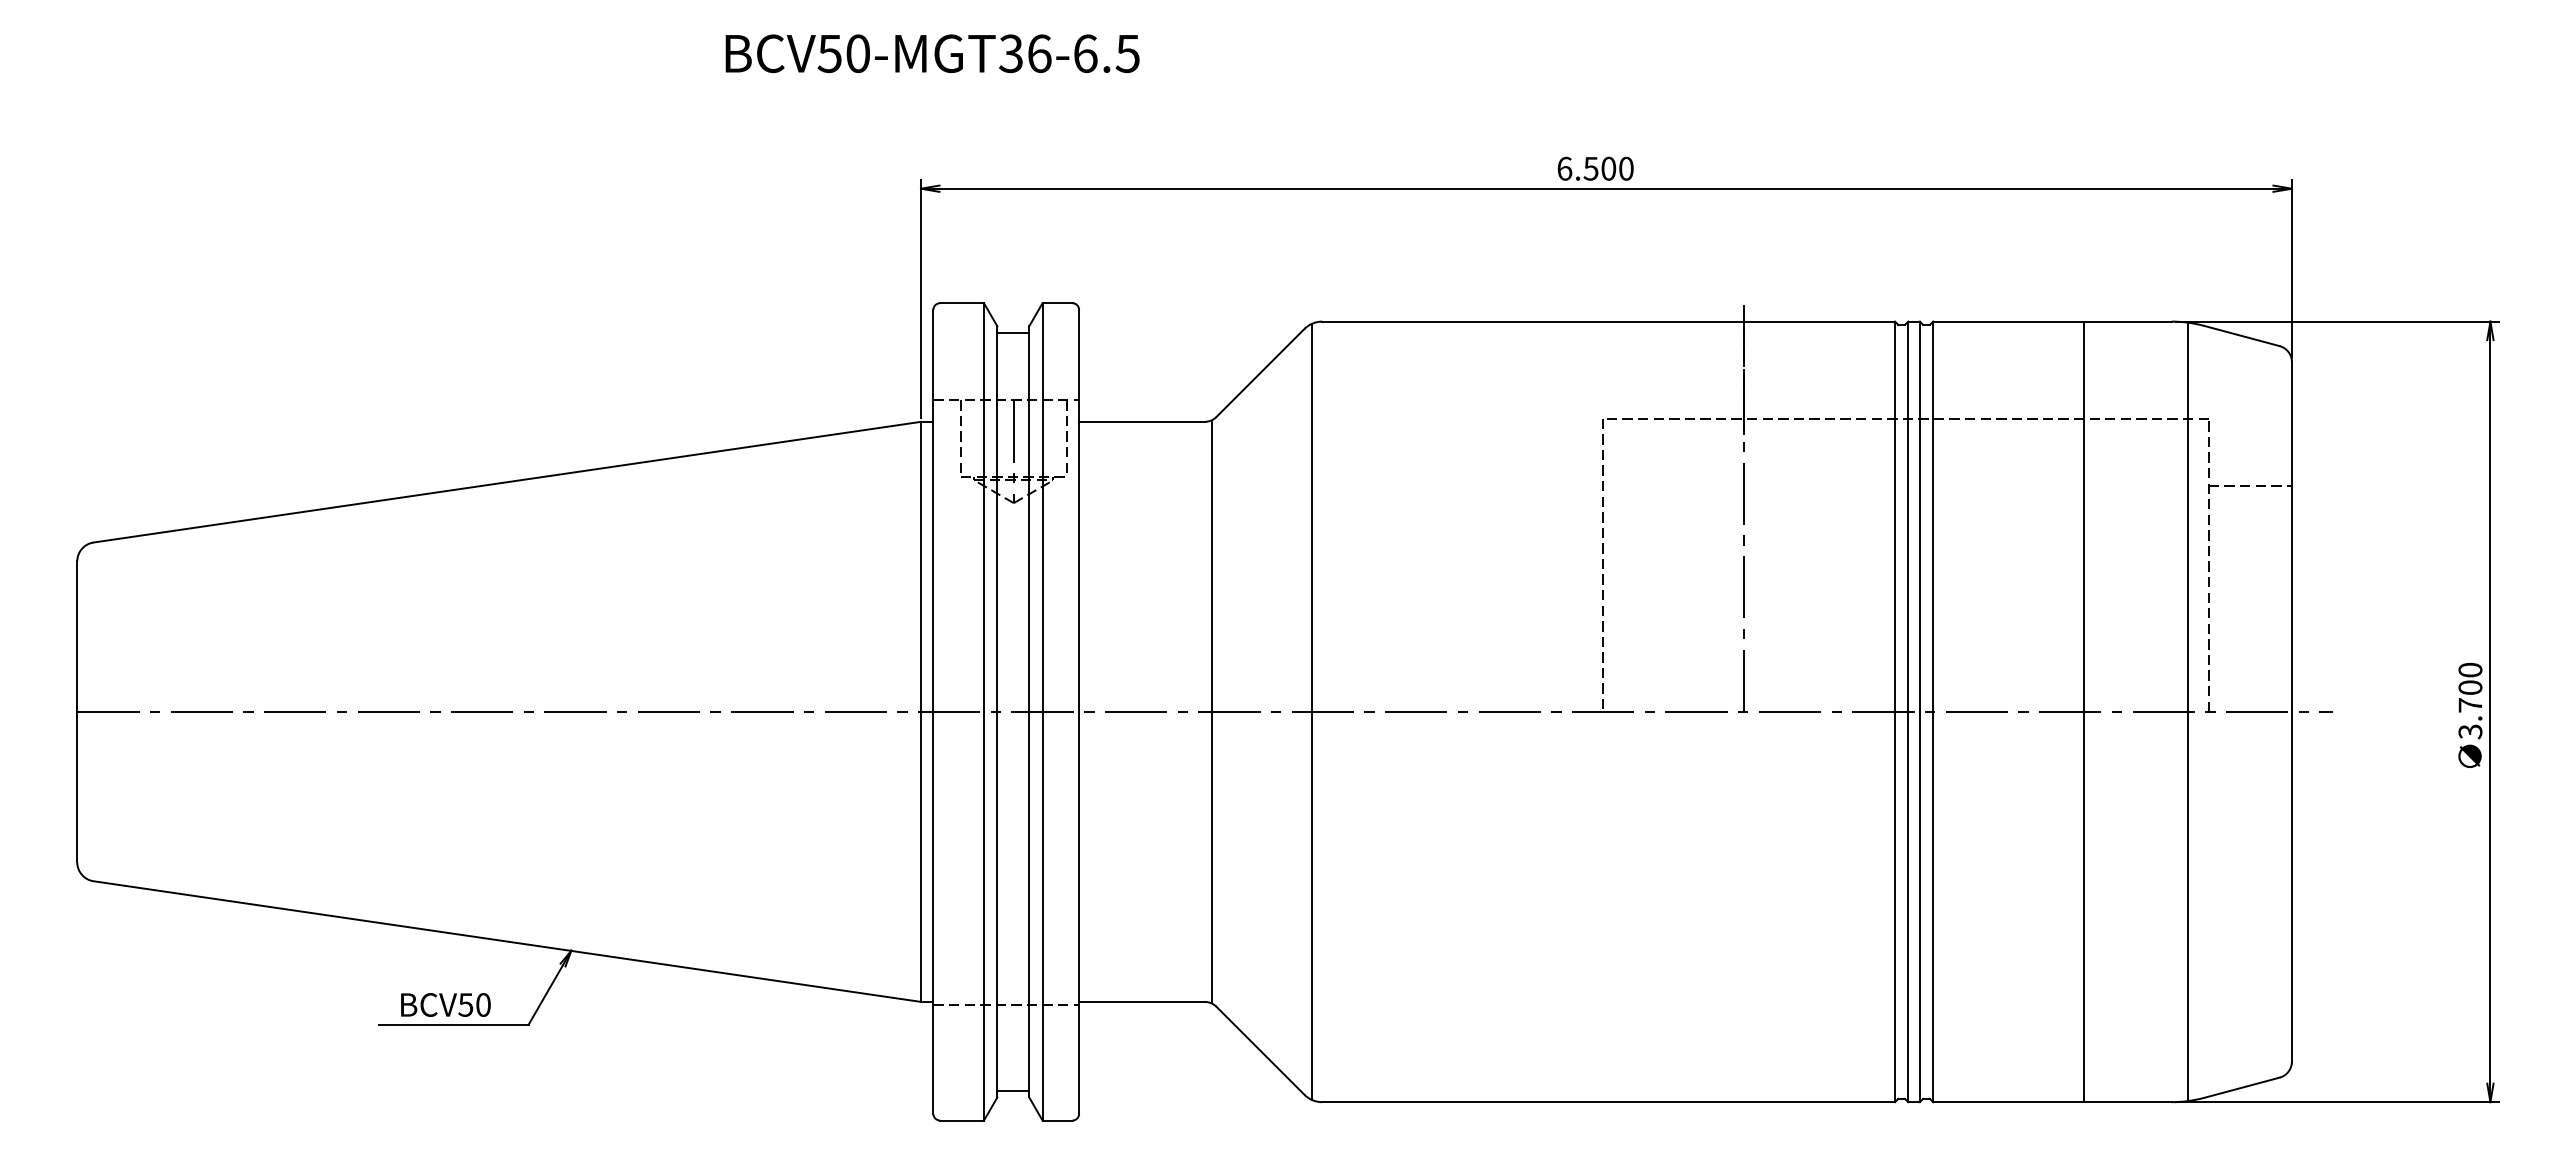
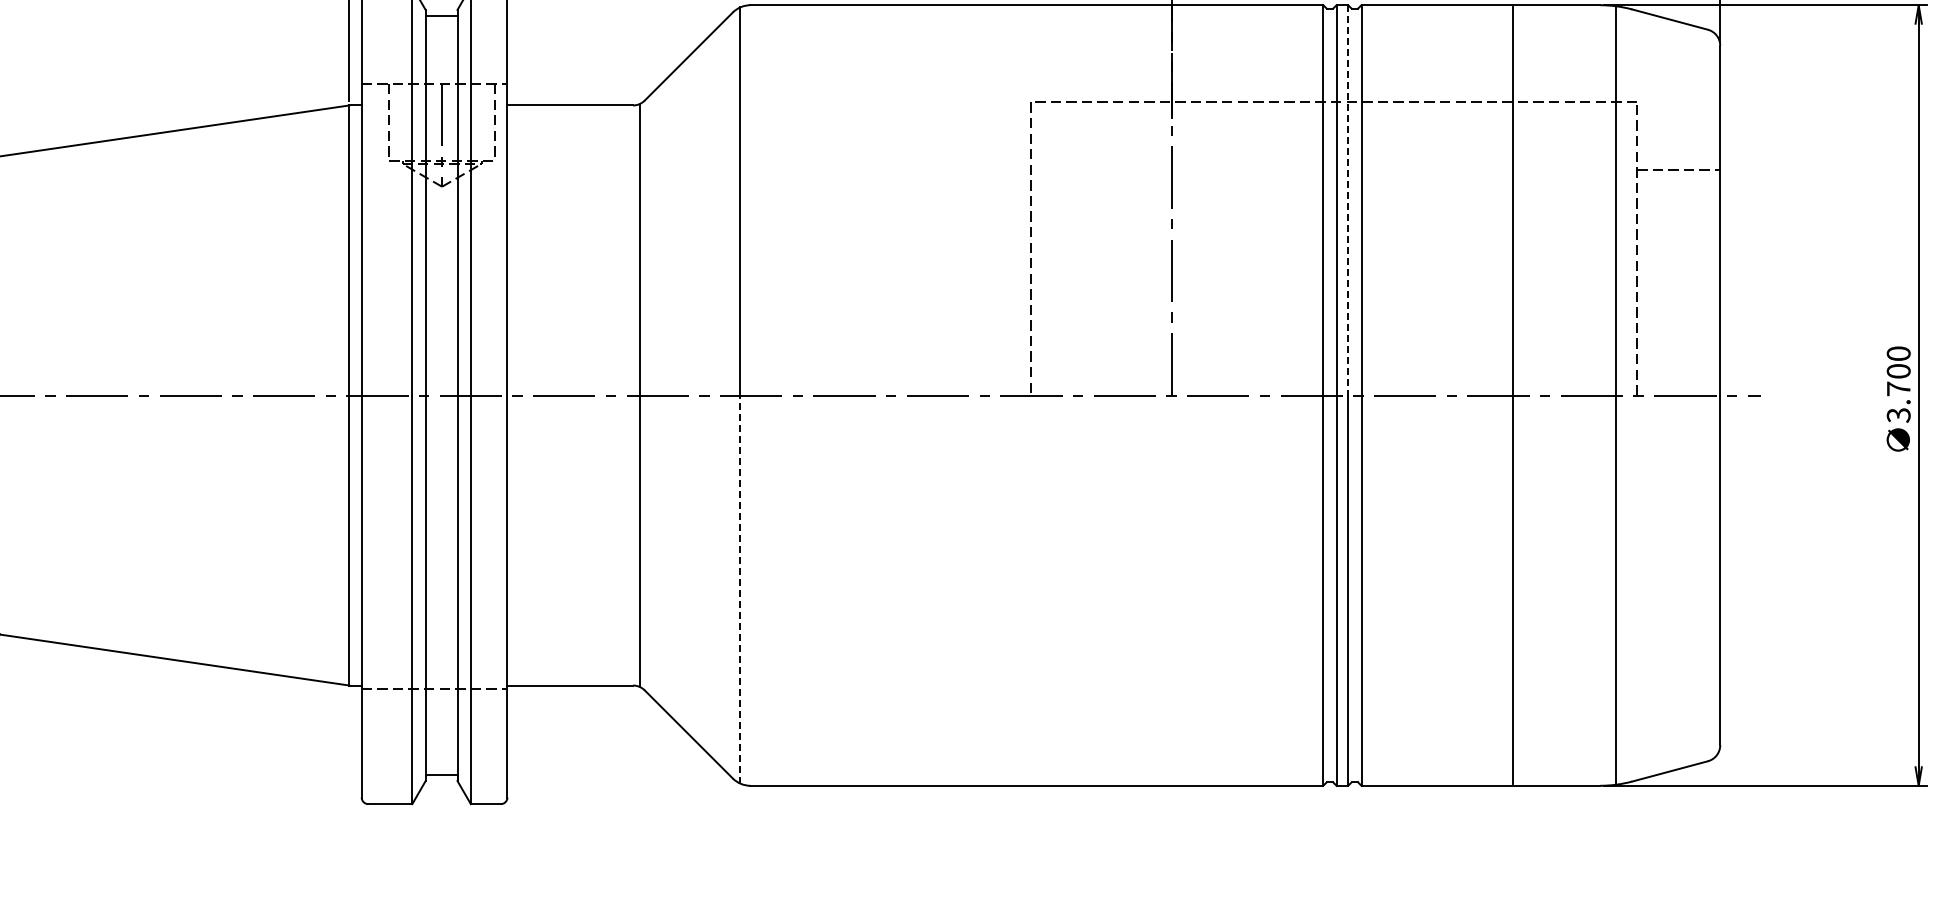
line: (1919, 517) -> (1347, 201), solid -> dashed
line: (1311, 905) -> (739, 589), solid -> dashed

